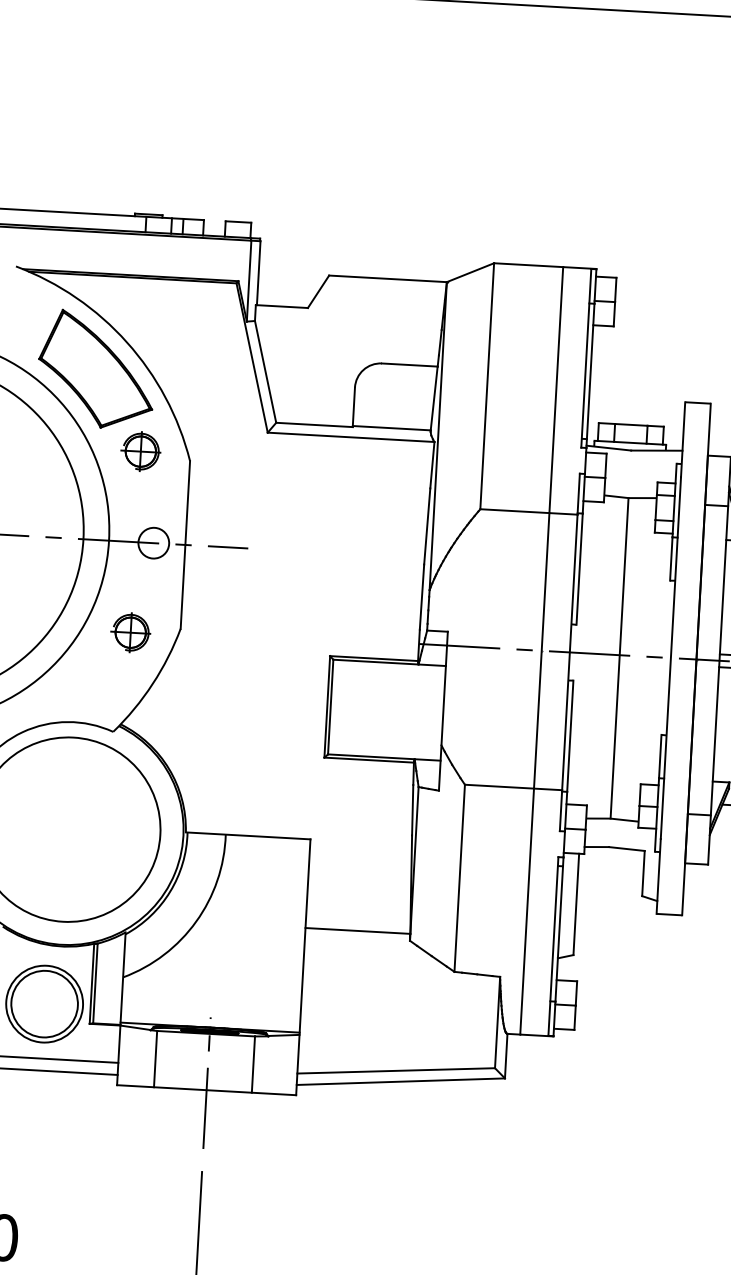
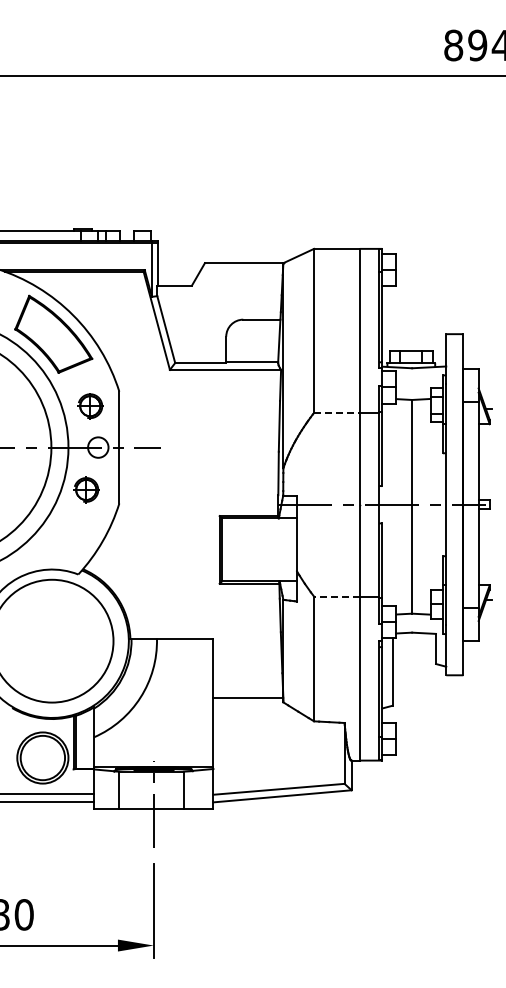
part: (141, 452) -> (90, 406), moved
line: (515, 510) -> (337, 412), solid -> dashed
part: (131, 632) -> (86, 489), moved
line: (498, 786) -> (336, 596), solid -> dashed

